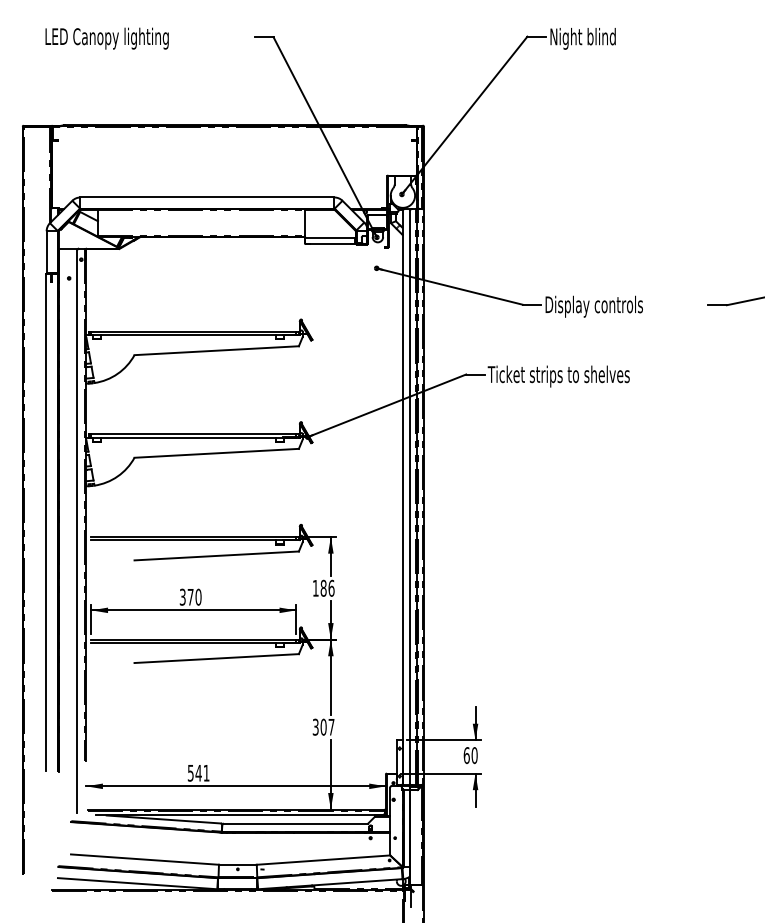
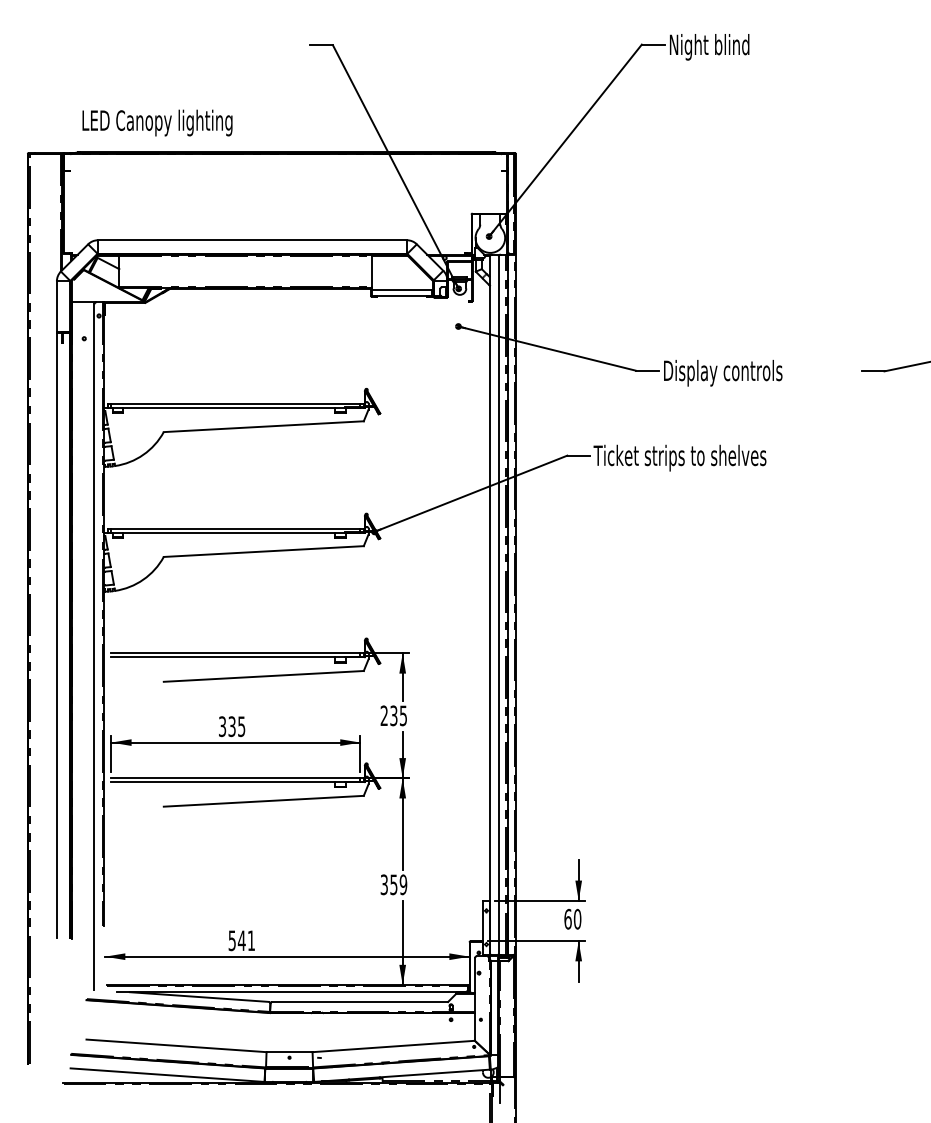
text: (107, 38) -> (157, 122), moved
text: (323, 588) -> (393, 715), 186 -> 235
text: (194, 597) -> (236, 726), 370 -> 335
text: (327, 726) -> (398, 884), 307 -> 359

